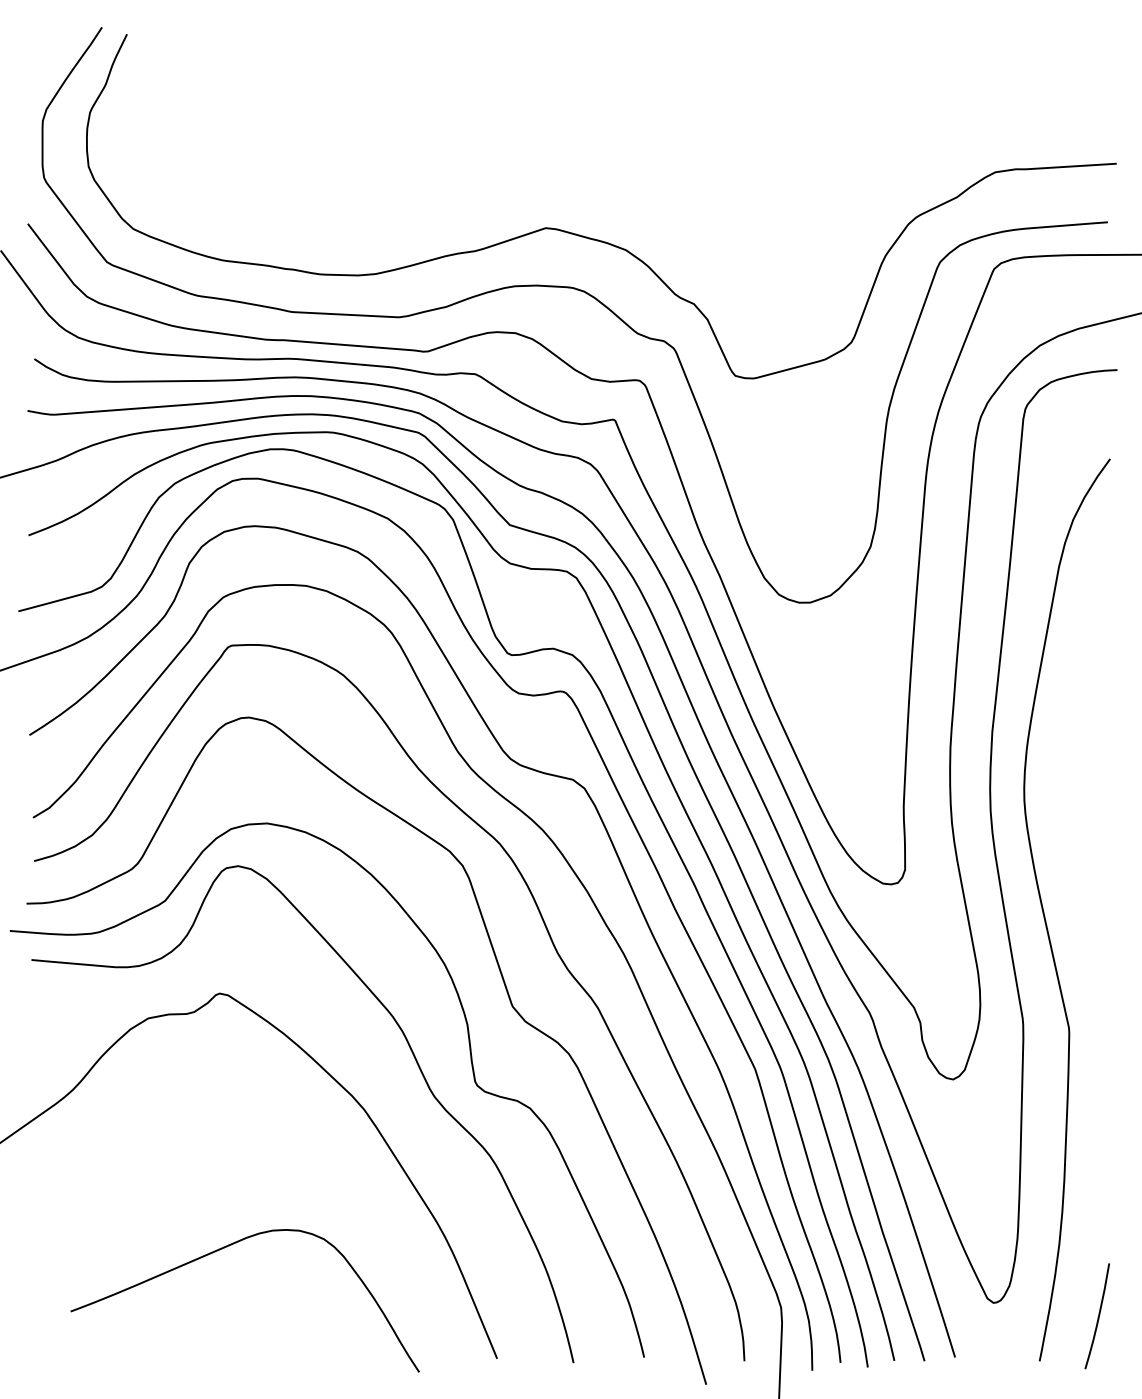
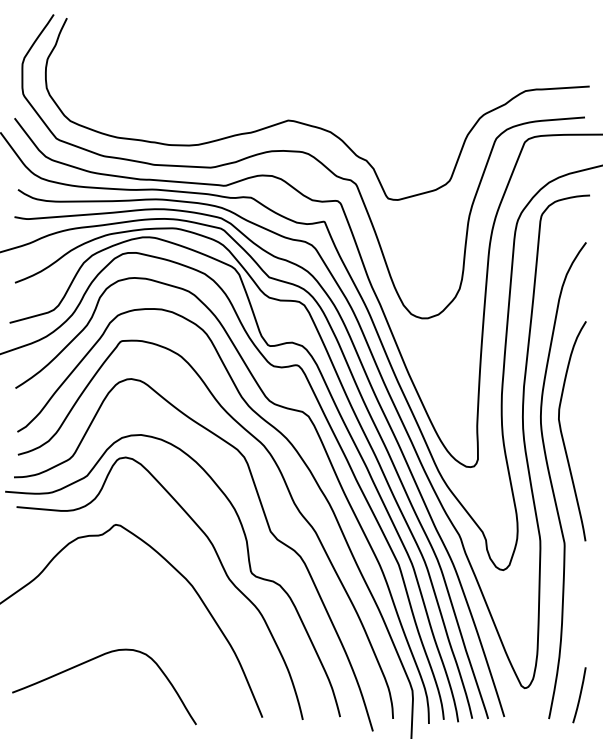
curve: (1065, 818) -> (562, 432), added
curve: (222, 1250) -> (92, 660), moved

